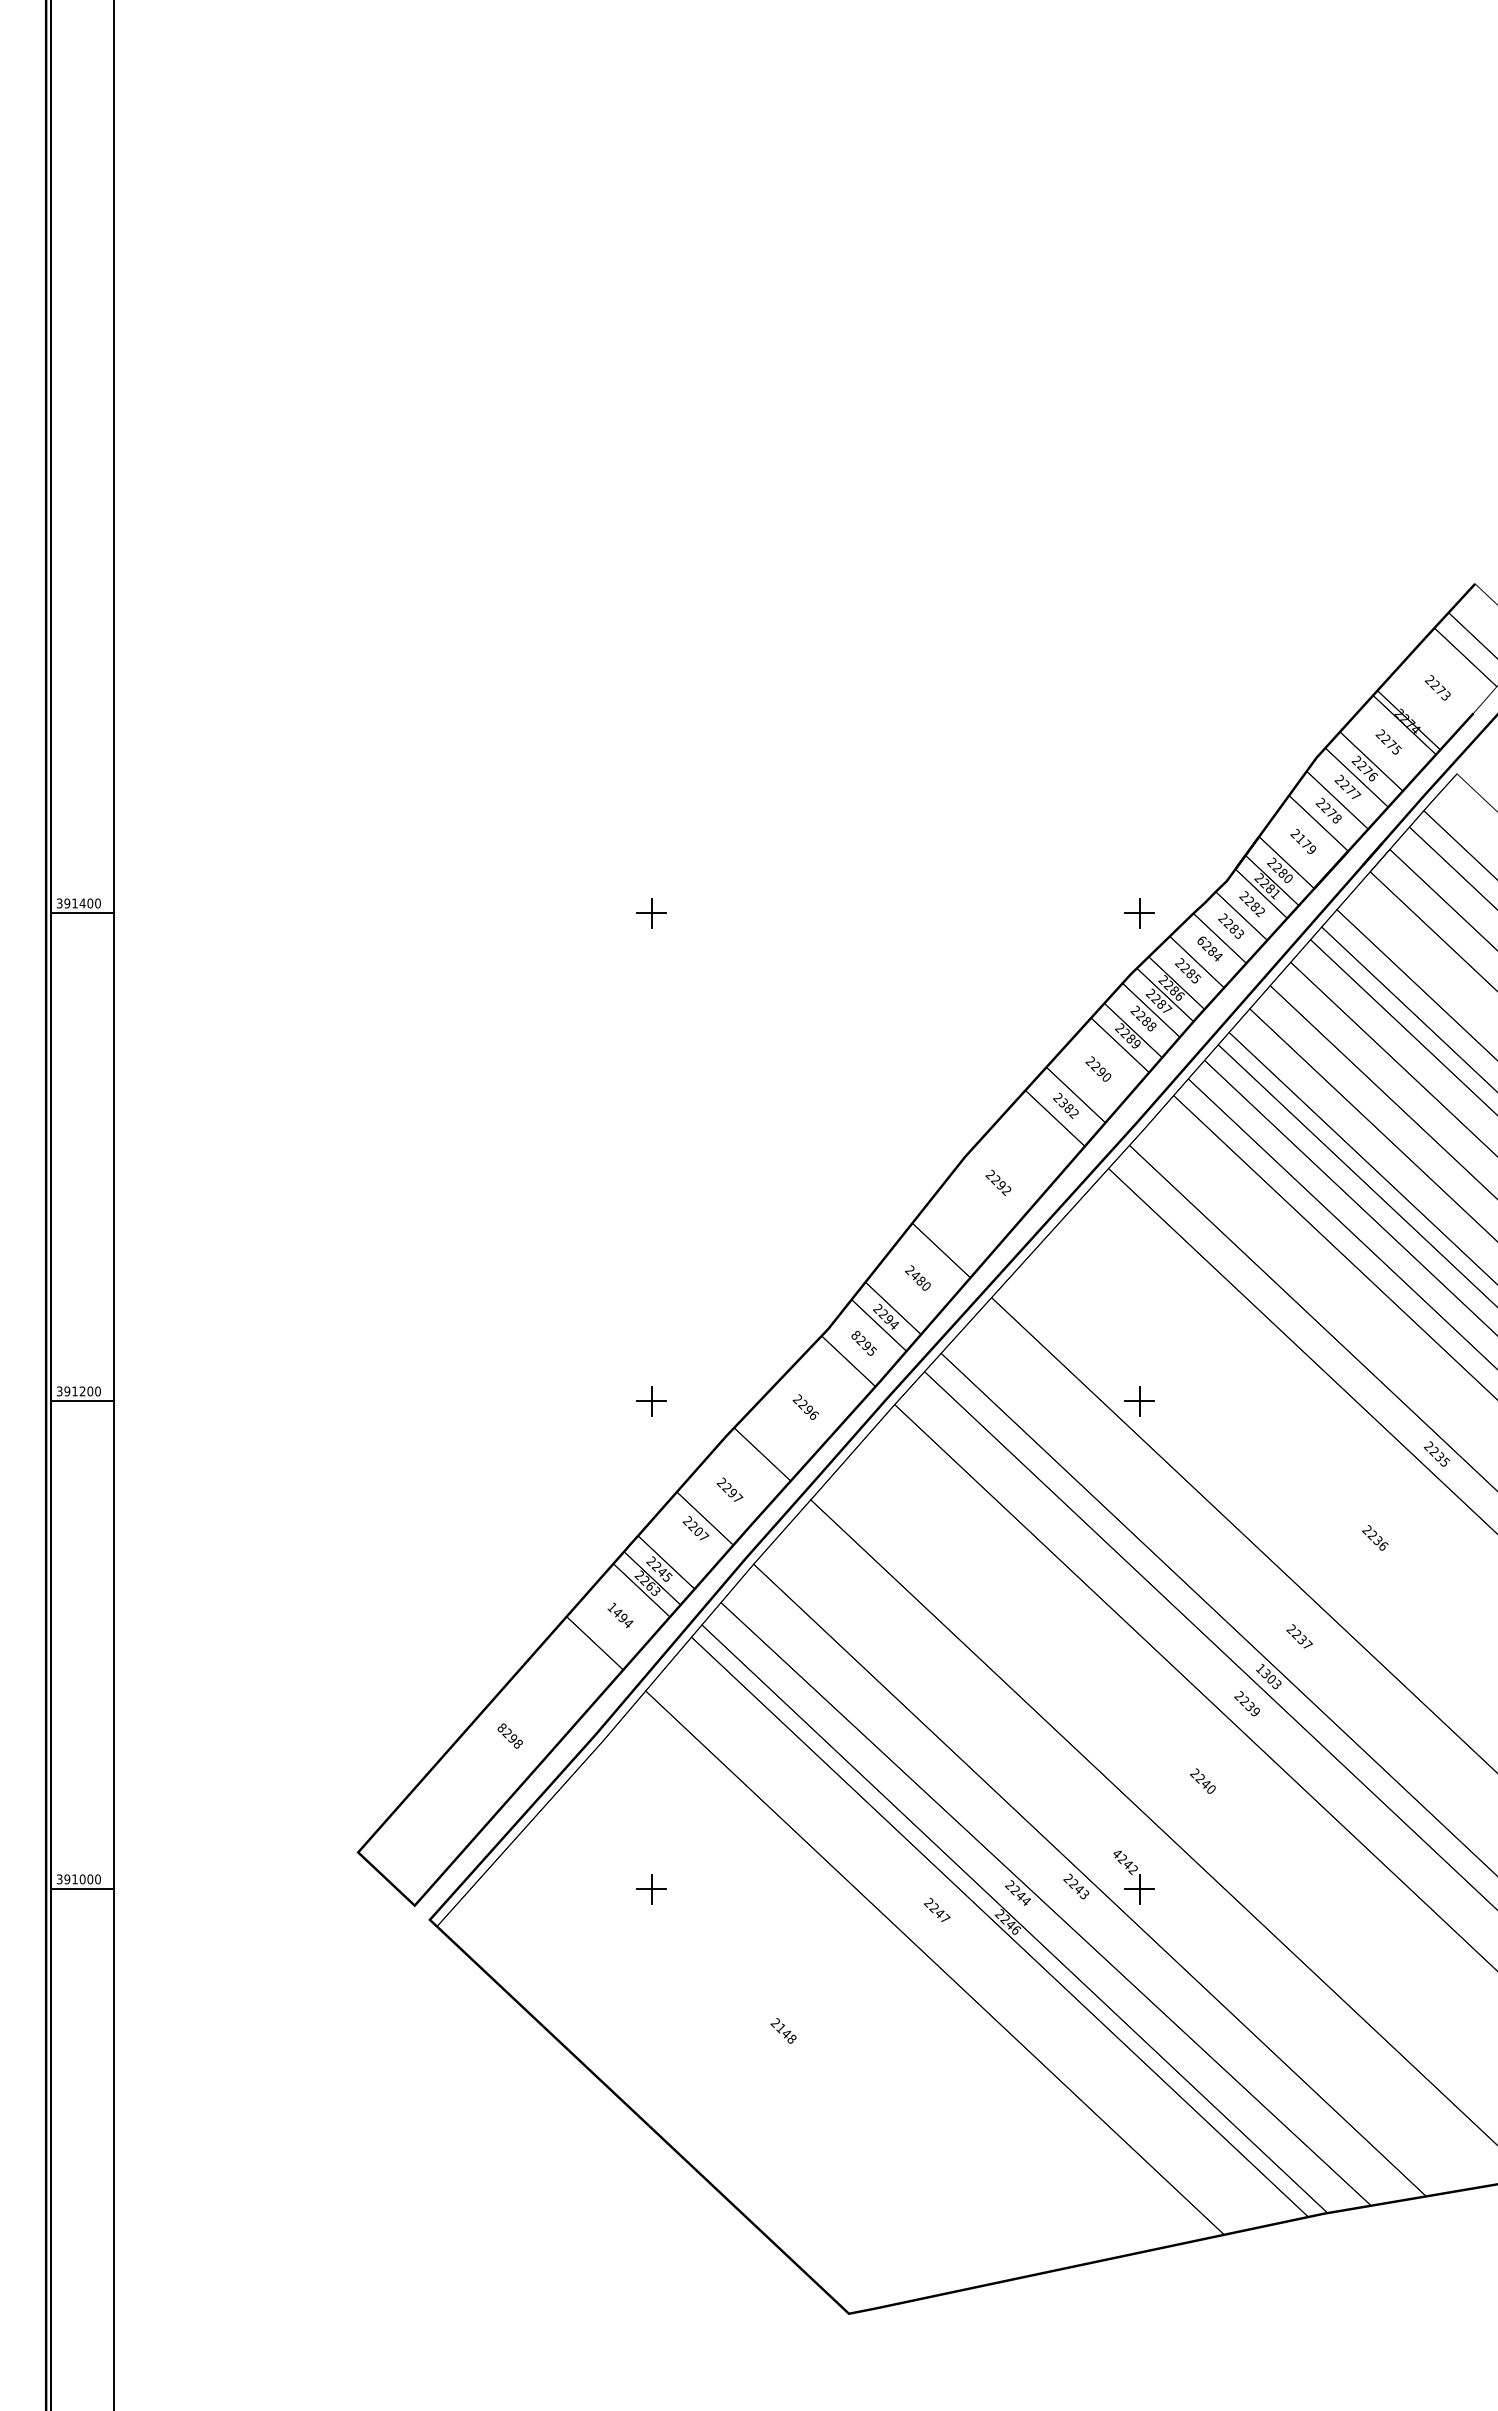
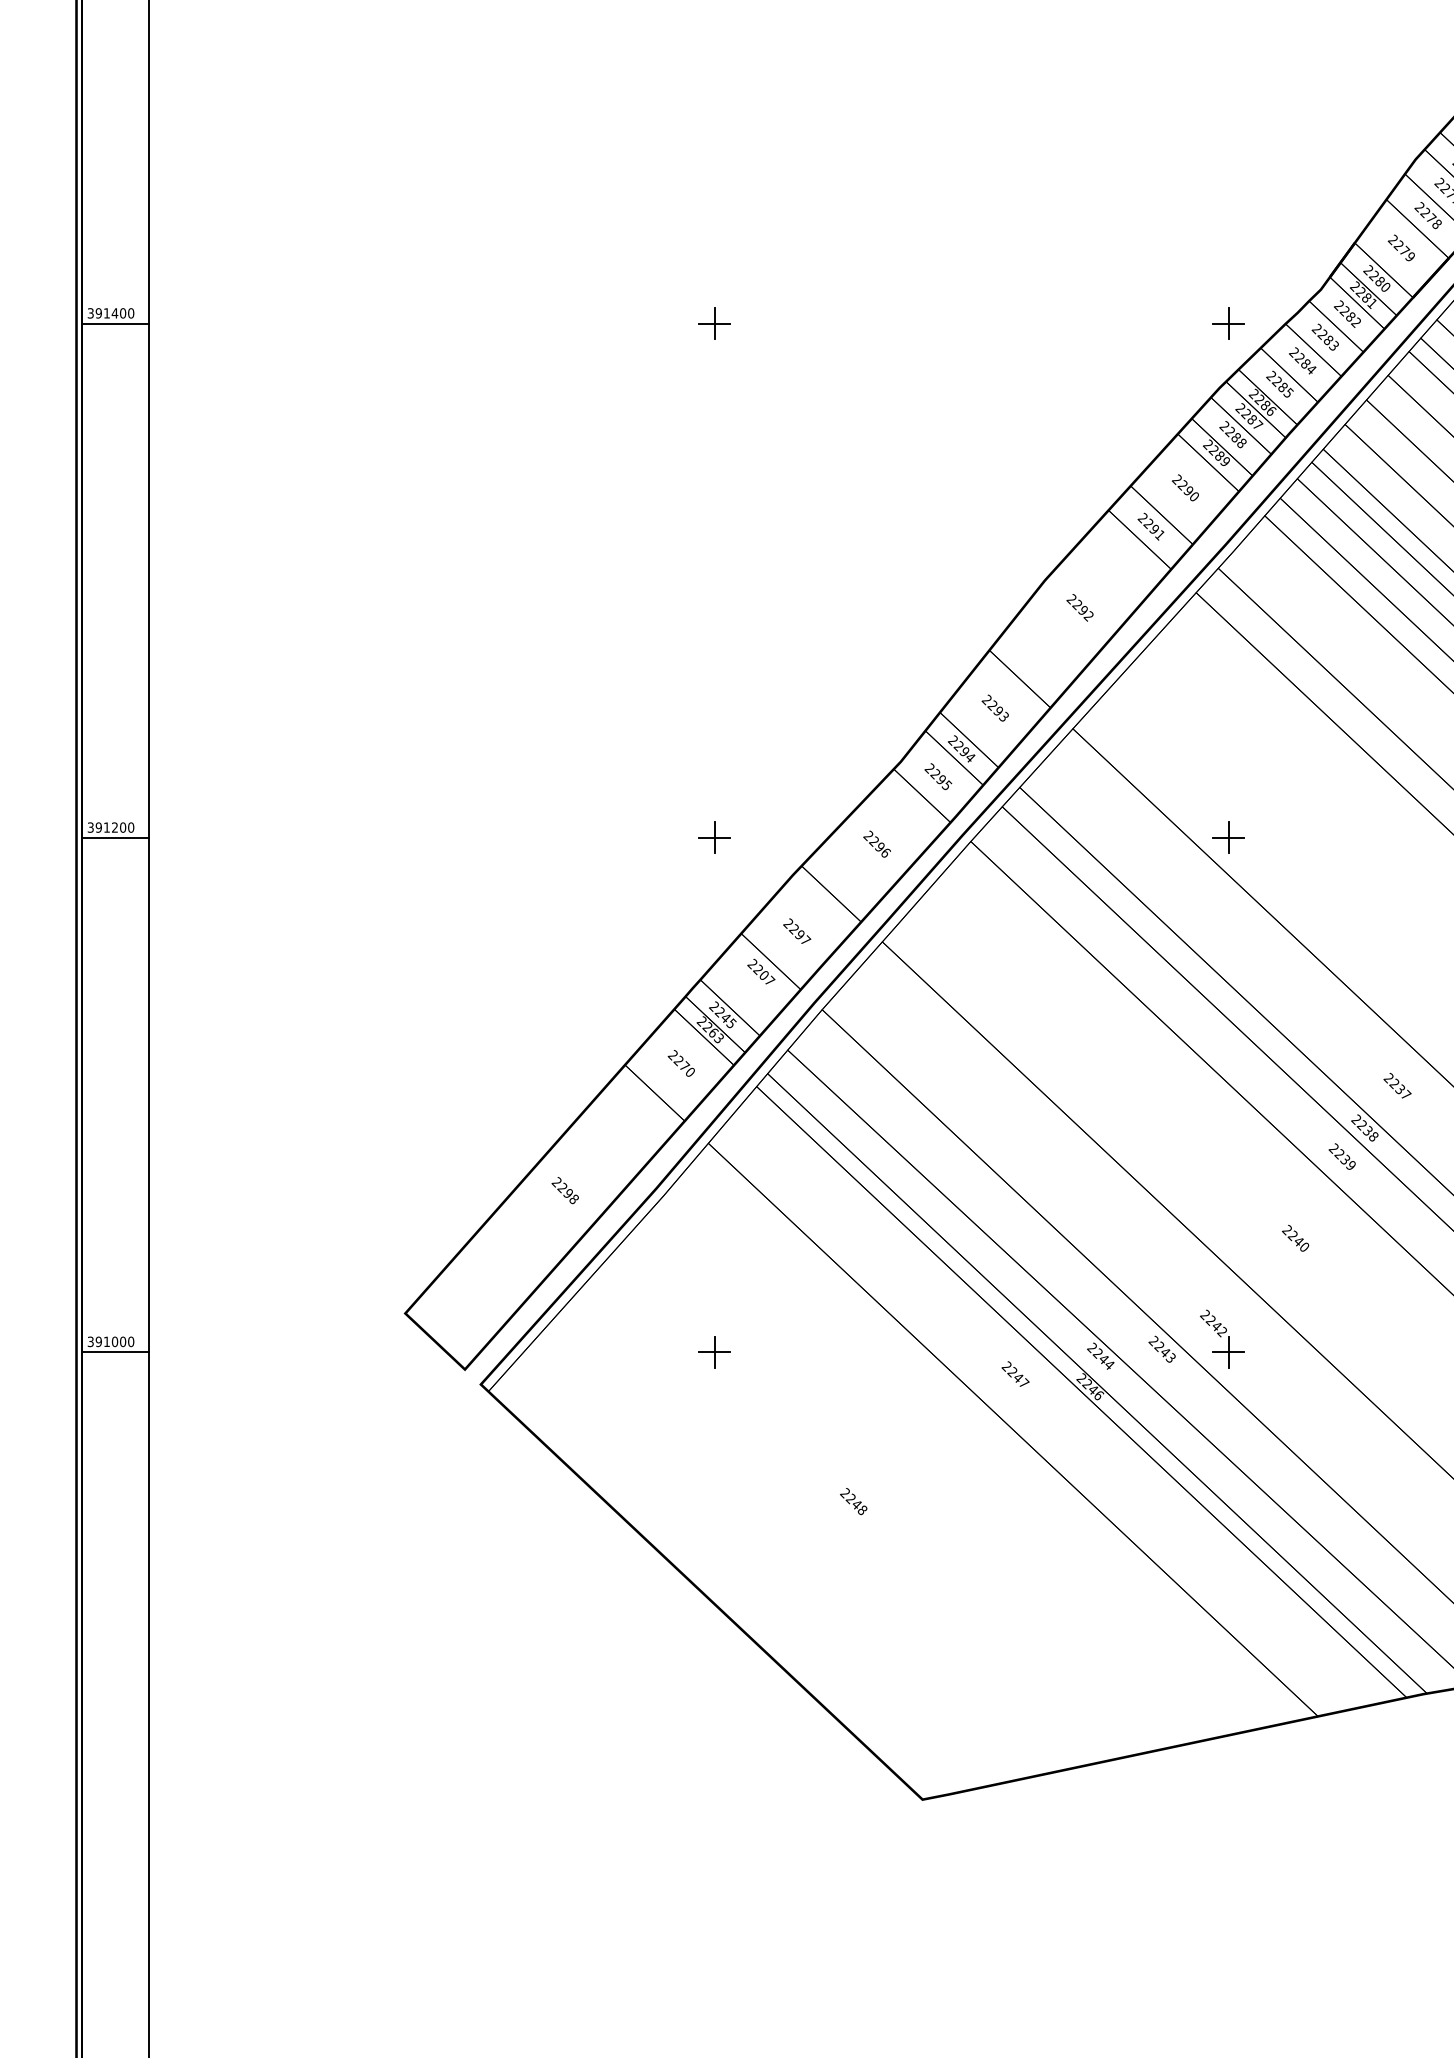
text: (1300, 837) -> (1398, 243), 2179 -> 2279
text: (1201, 940) -> (1294, 352), 6284 -> 2284
text: (1068, 1107) -> (1153, 528), 2382 -> 2291
text: (919, 1280) -> (996, 710), 2480 -> 2293
text: (855, 1335) -> (929, 768), 8295 -> 2295
text: (620, 1615) -> (681, 1063), 1494 -> 2270
text: (1268, 1676) -> (1364, 1128), 1303 -> 2238
text: (501, 1727) -> (556, 1181), 8298 -> 2298
text: (1116, 1853) -> (1204, 1314), 4242 -> 2242
text: (780, 2027) -> (850, 1497), 2148 -> 2248

